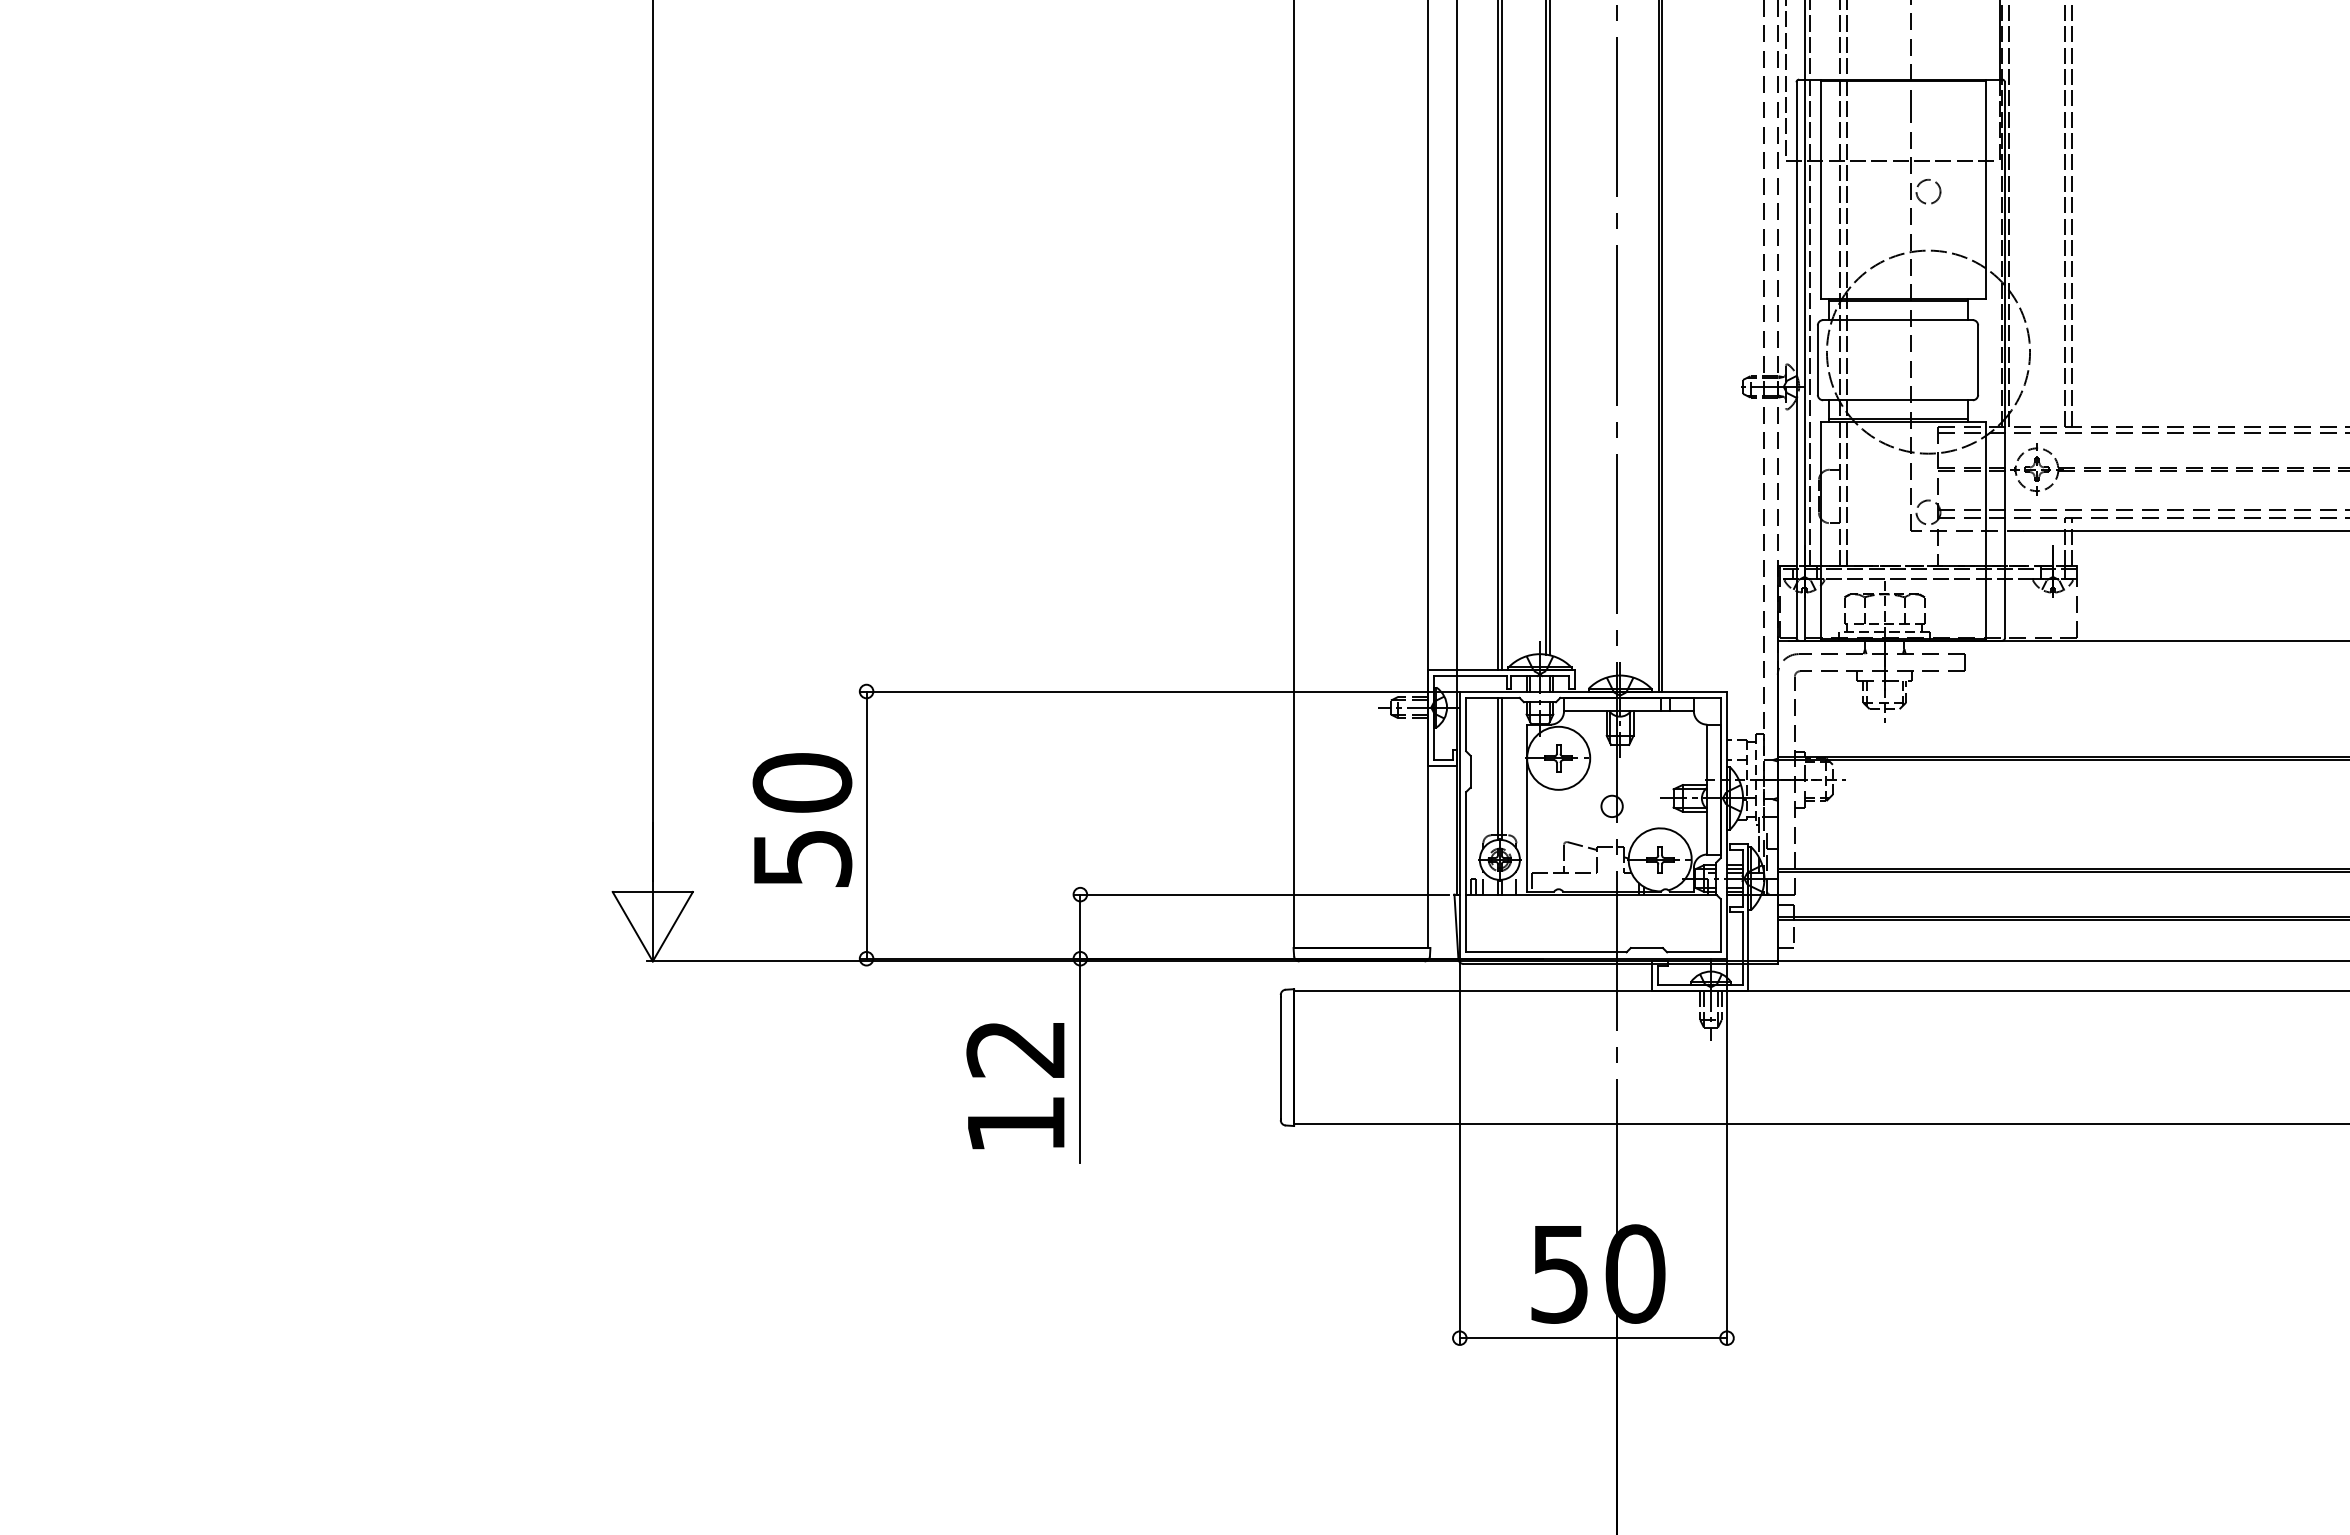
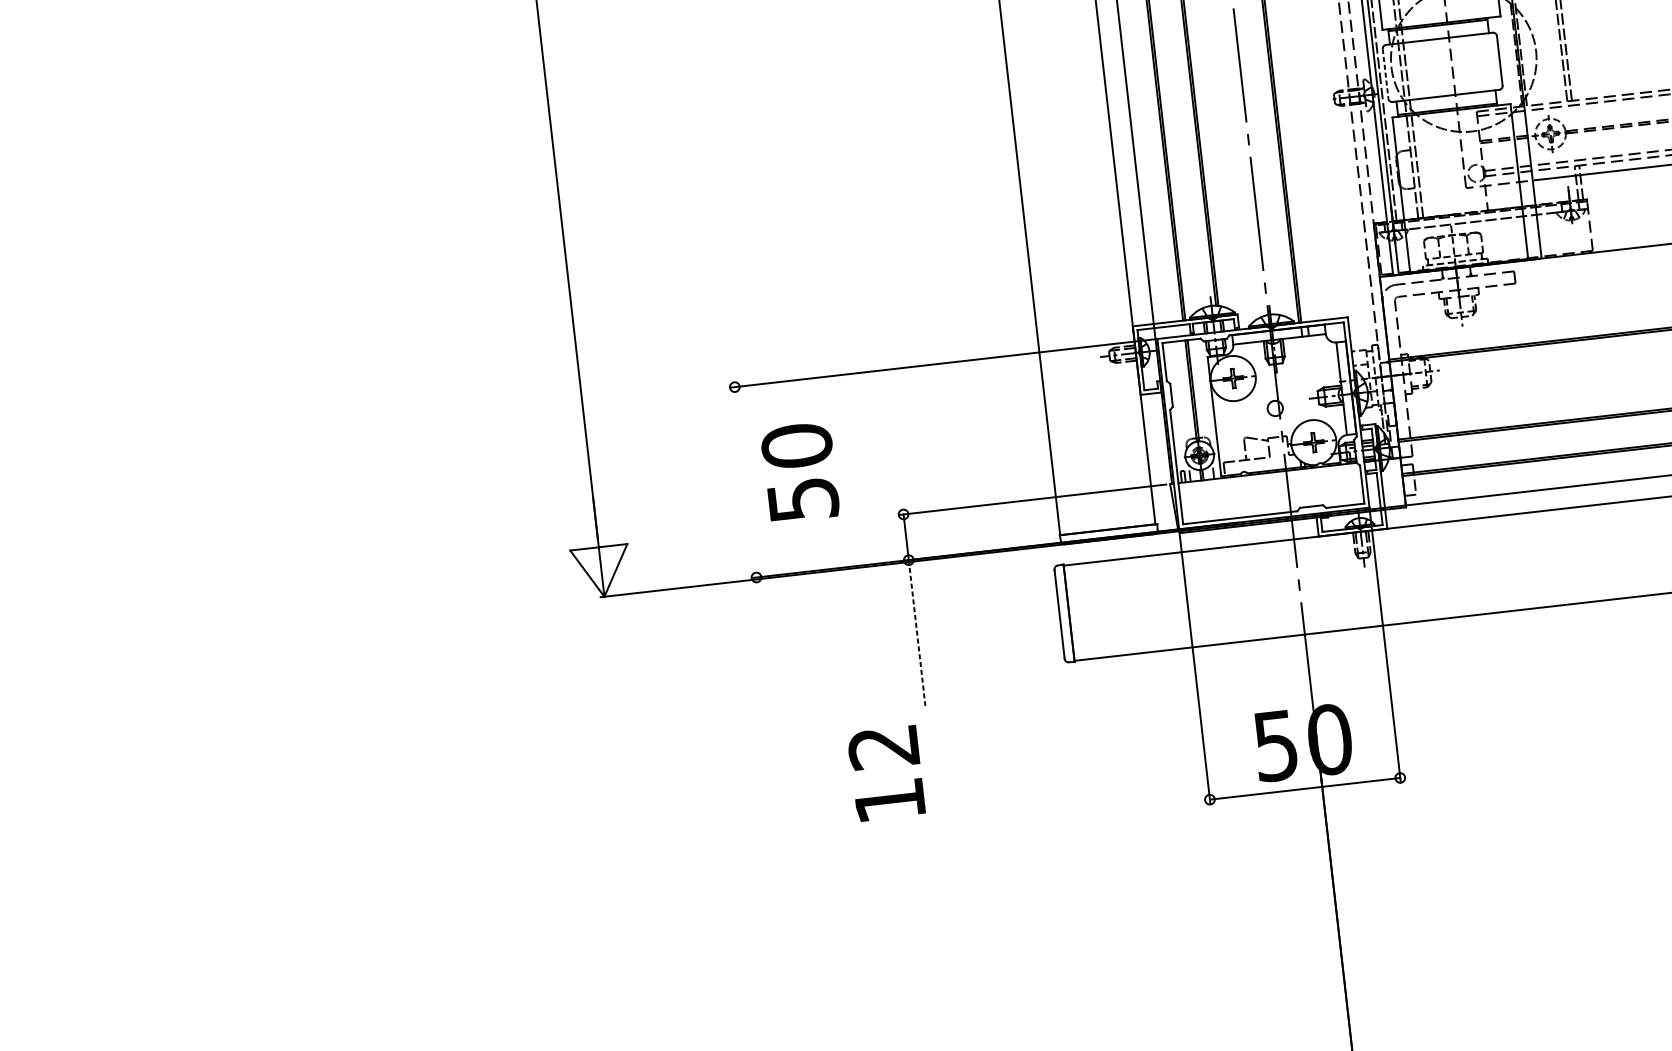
line: (1817, 360) -> (1385, 74), solid -> dashed
text: (802, 819) -> (800, 472), moved
line: (866, 824) -> (745, 481), removed
line: (1080, 1061) -> (917, 633), solid -> dashed
text: (1015, 1086) -> (886, 773), moved

